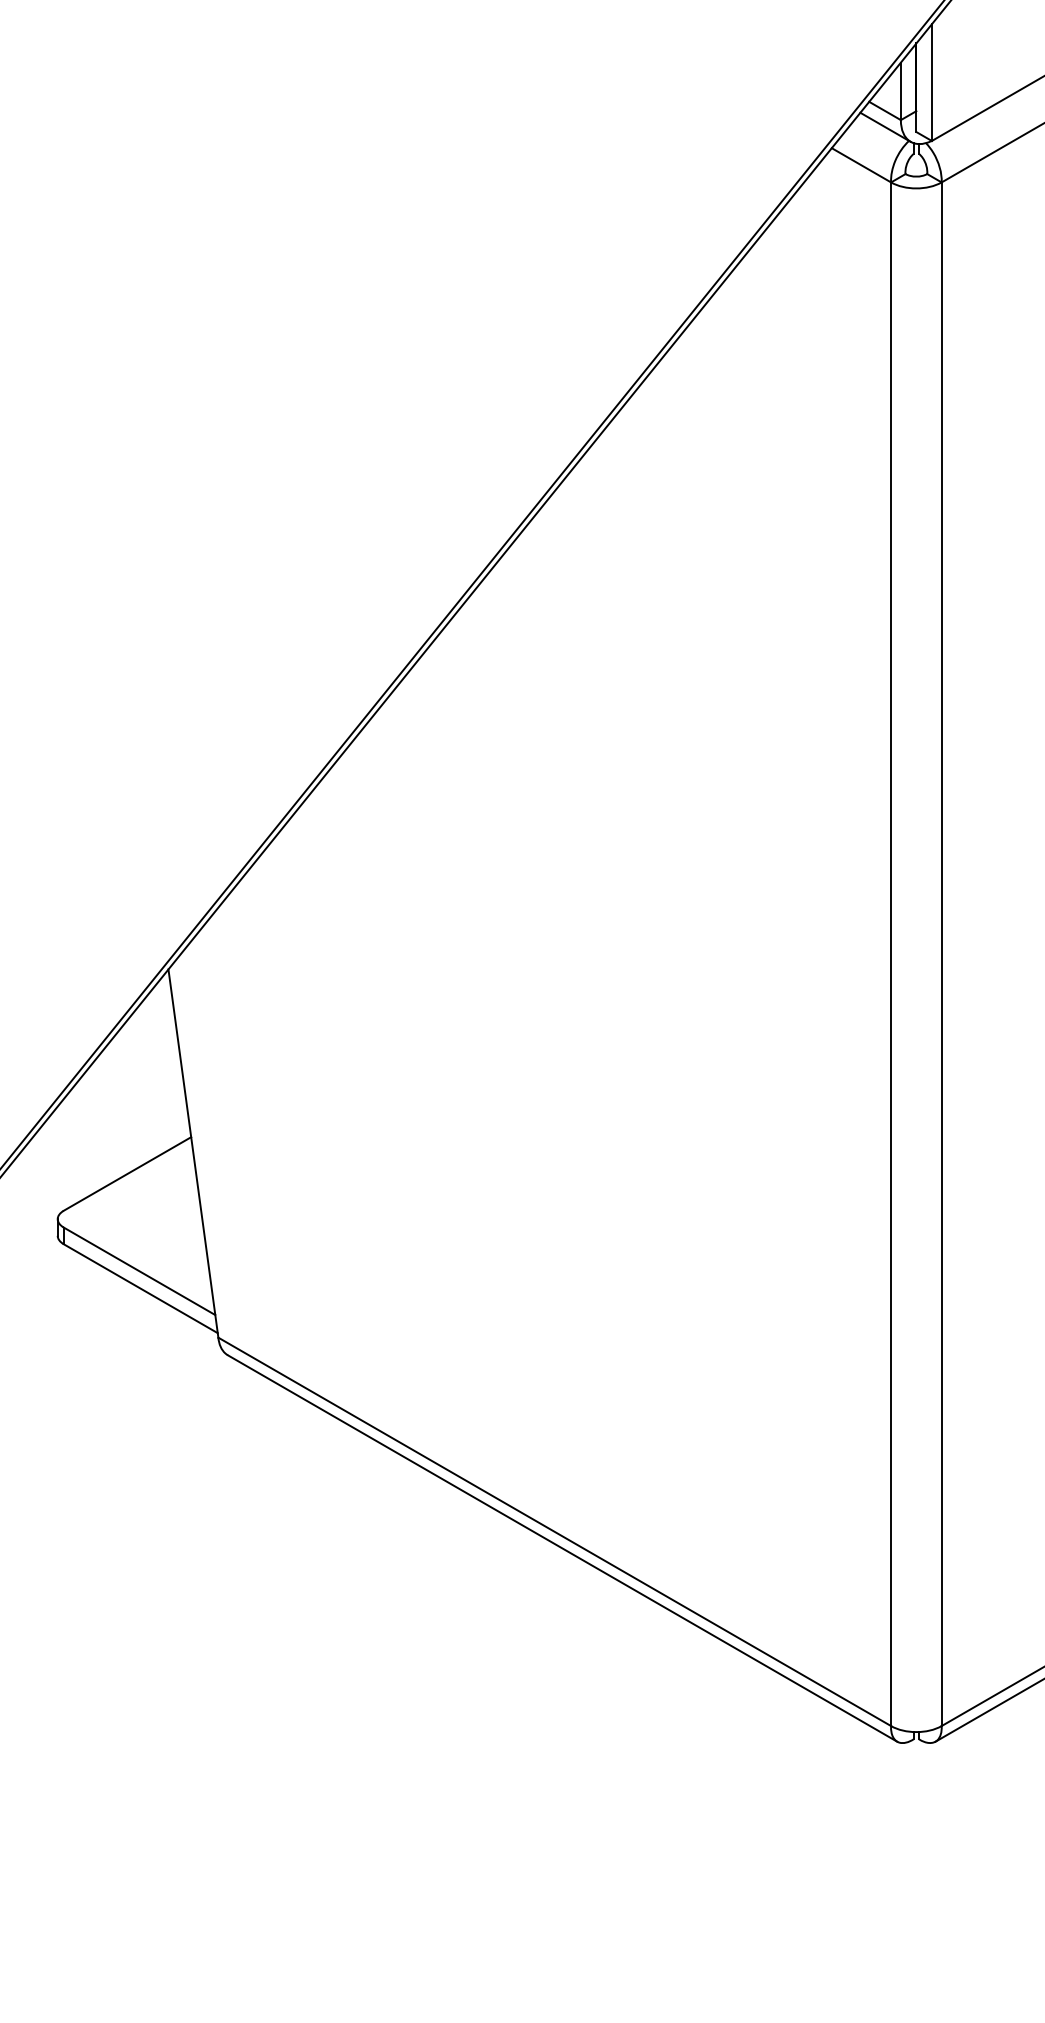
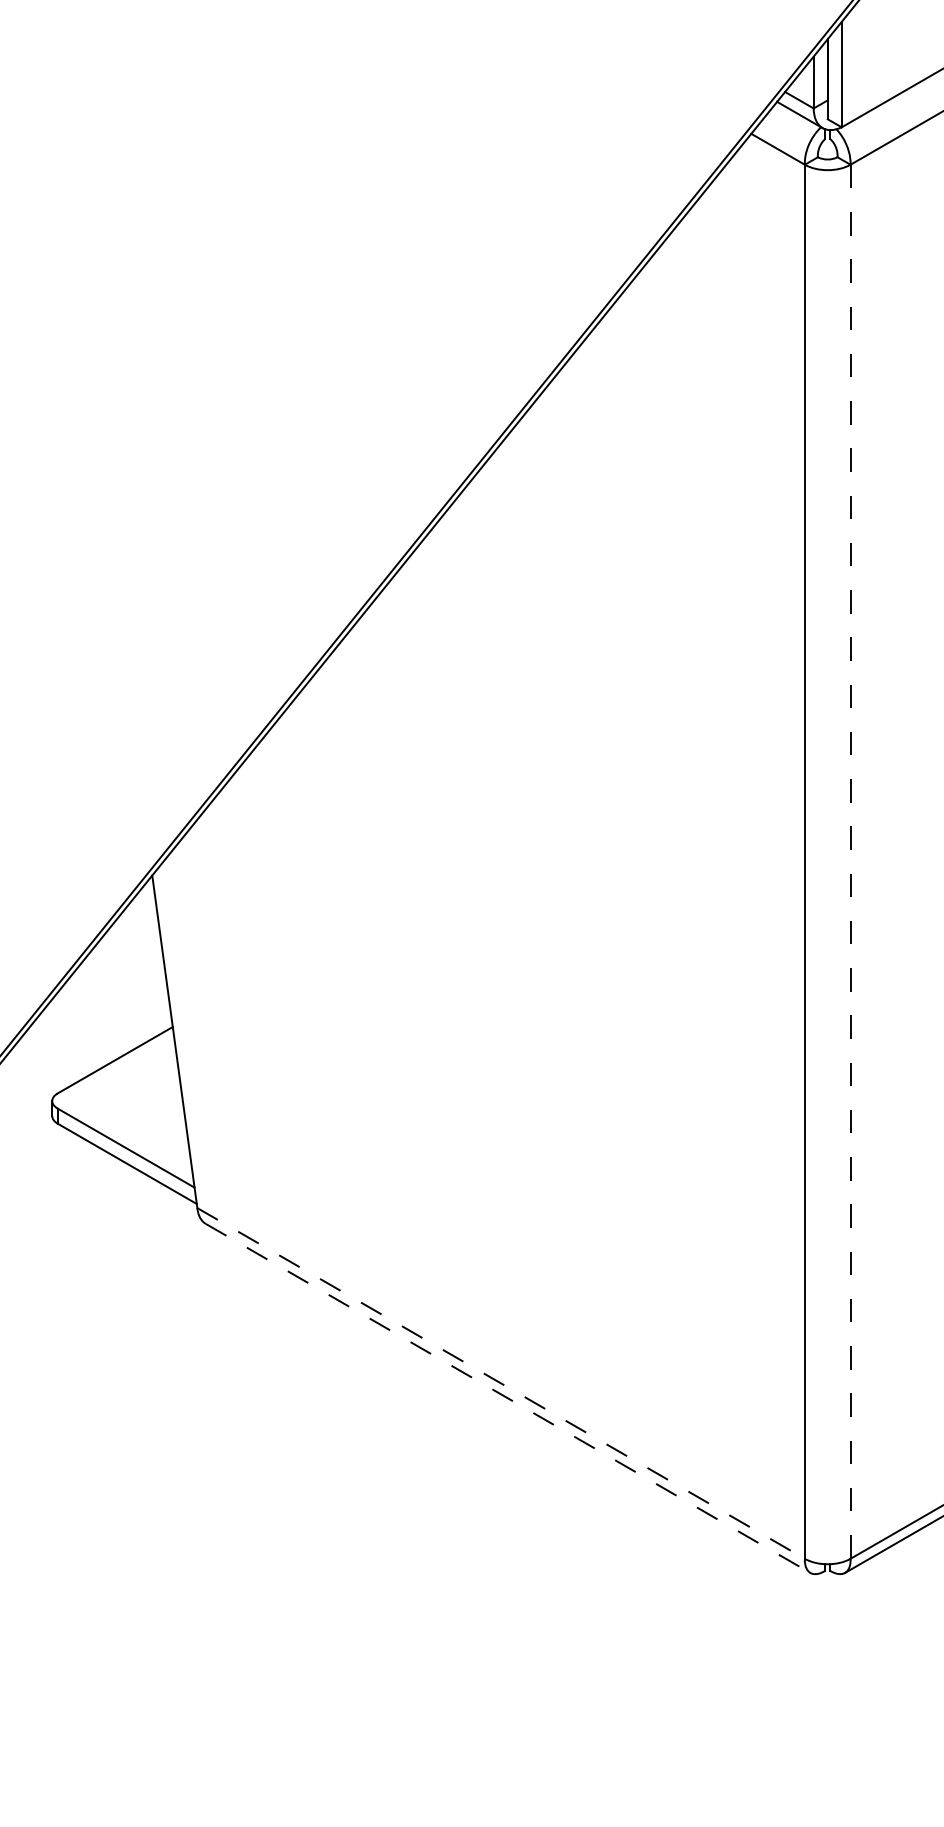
line: (941, 954) -> (850, 862), solid -> dashed
line: (555, 1532) -> (501, 1384), solid -> dashed
line: (563, 1548) -> (509, 1398), solid -> dashed

